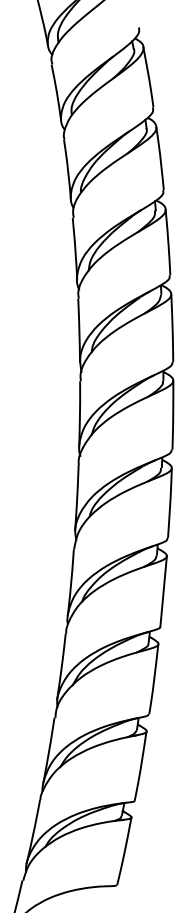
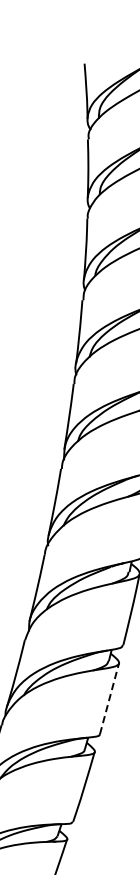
line: (163, 590) -> (109, 697), solid -> dashed

